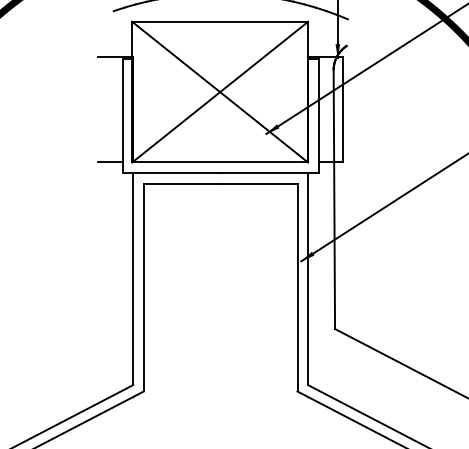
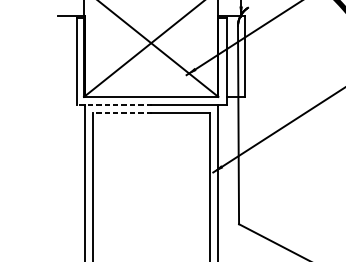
line: (110, 162) -> (67, 96), removed
line: (171, 173) -> (114, 105), solid -> dashed
line: (182, 183) -> (122, 113), solid -> dashed

